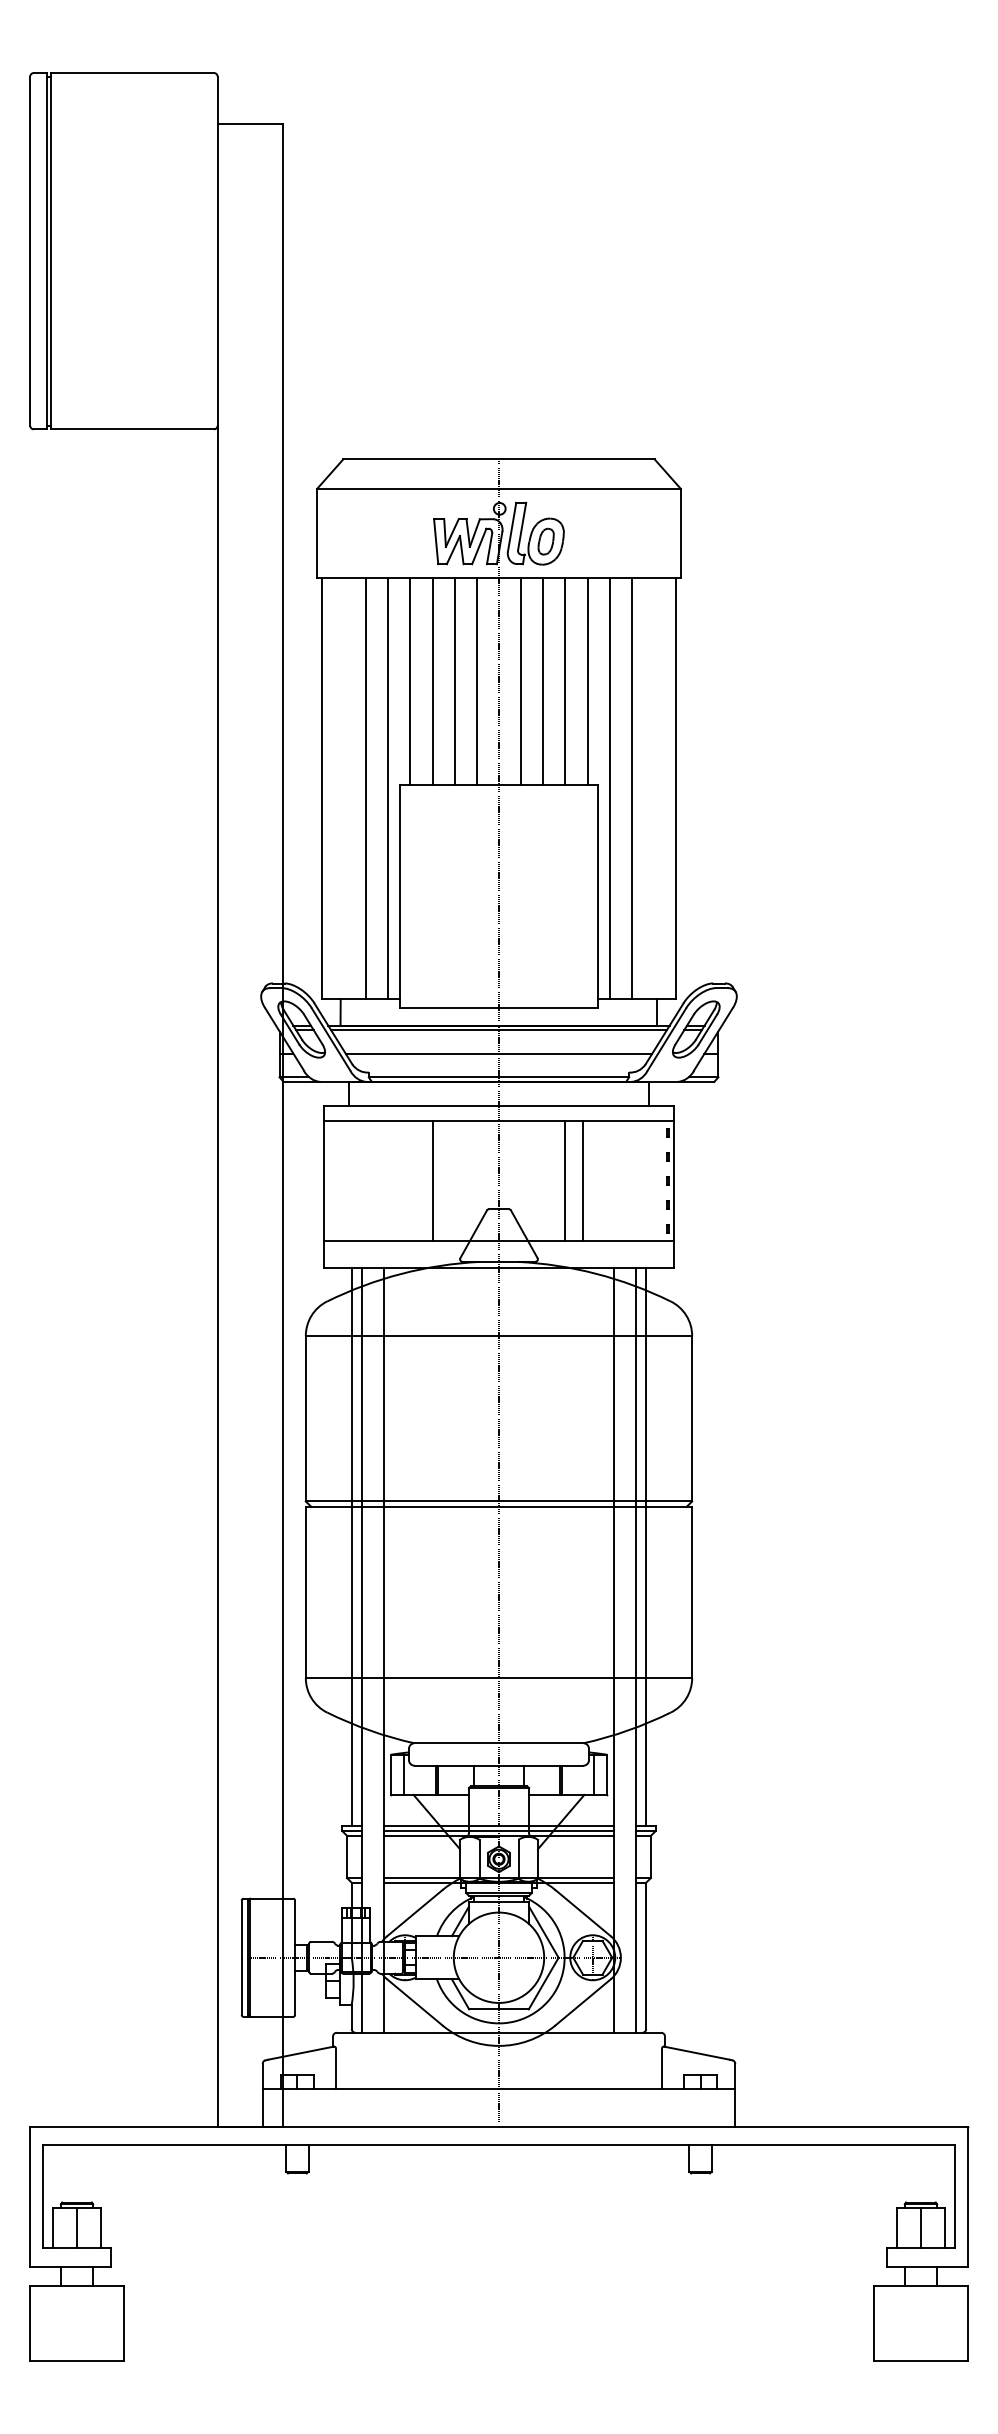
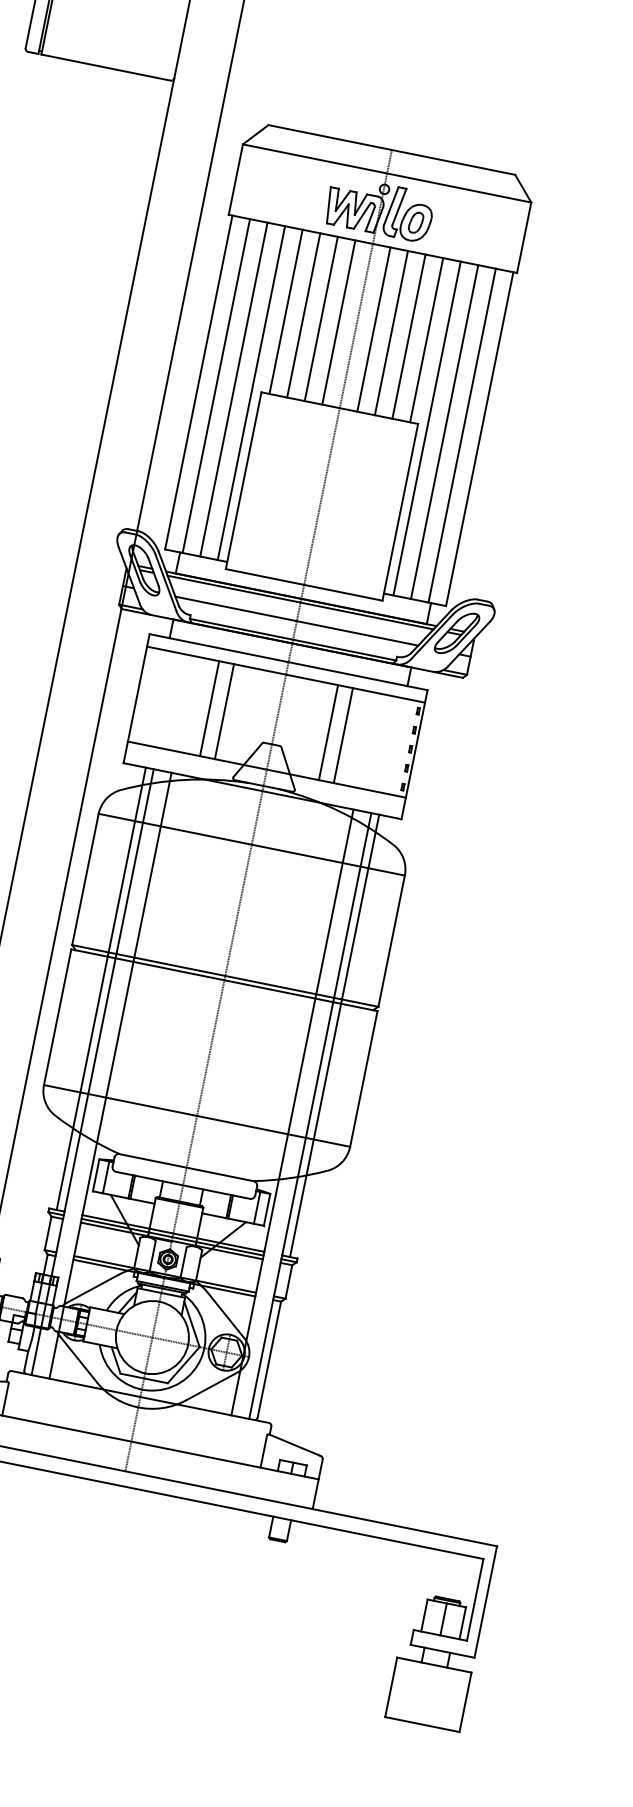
line: (343, 788) -> (216, 386), added
line: (654, 788) -> (462, 435), added
line: (414, 1180) -> (209, 708), added

